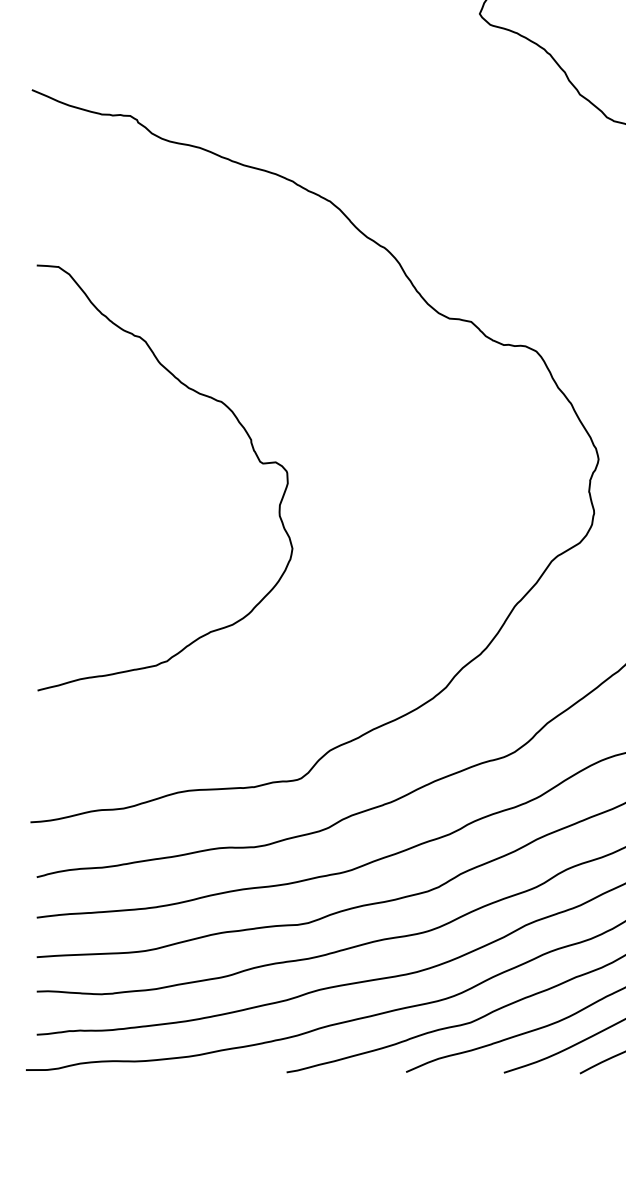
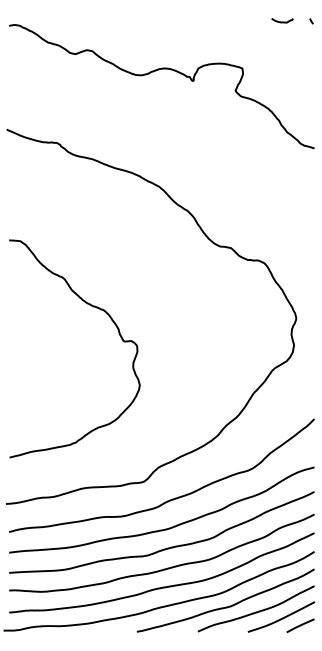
curve: (201, 396) -> (93, 307), moved

